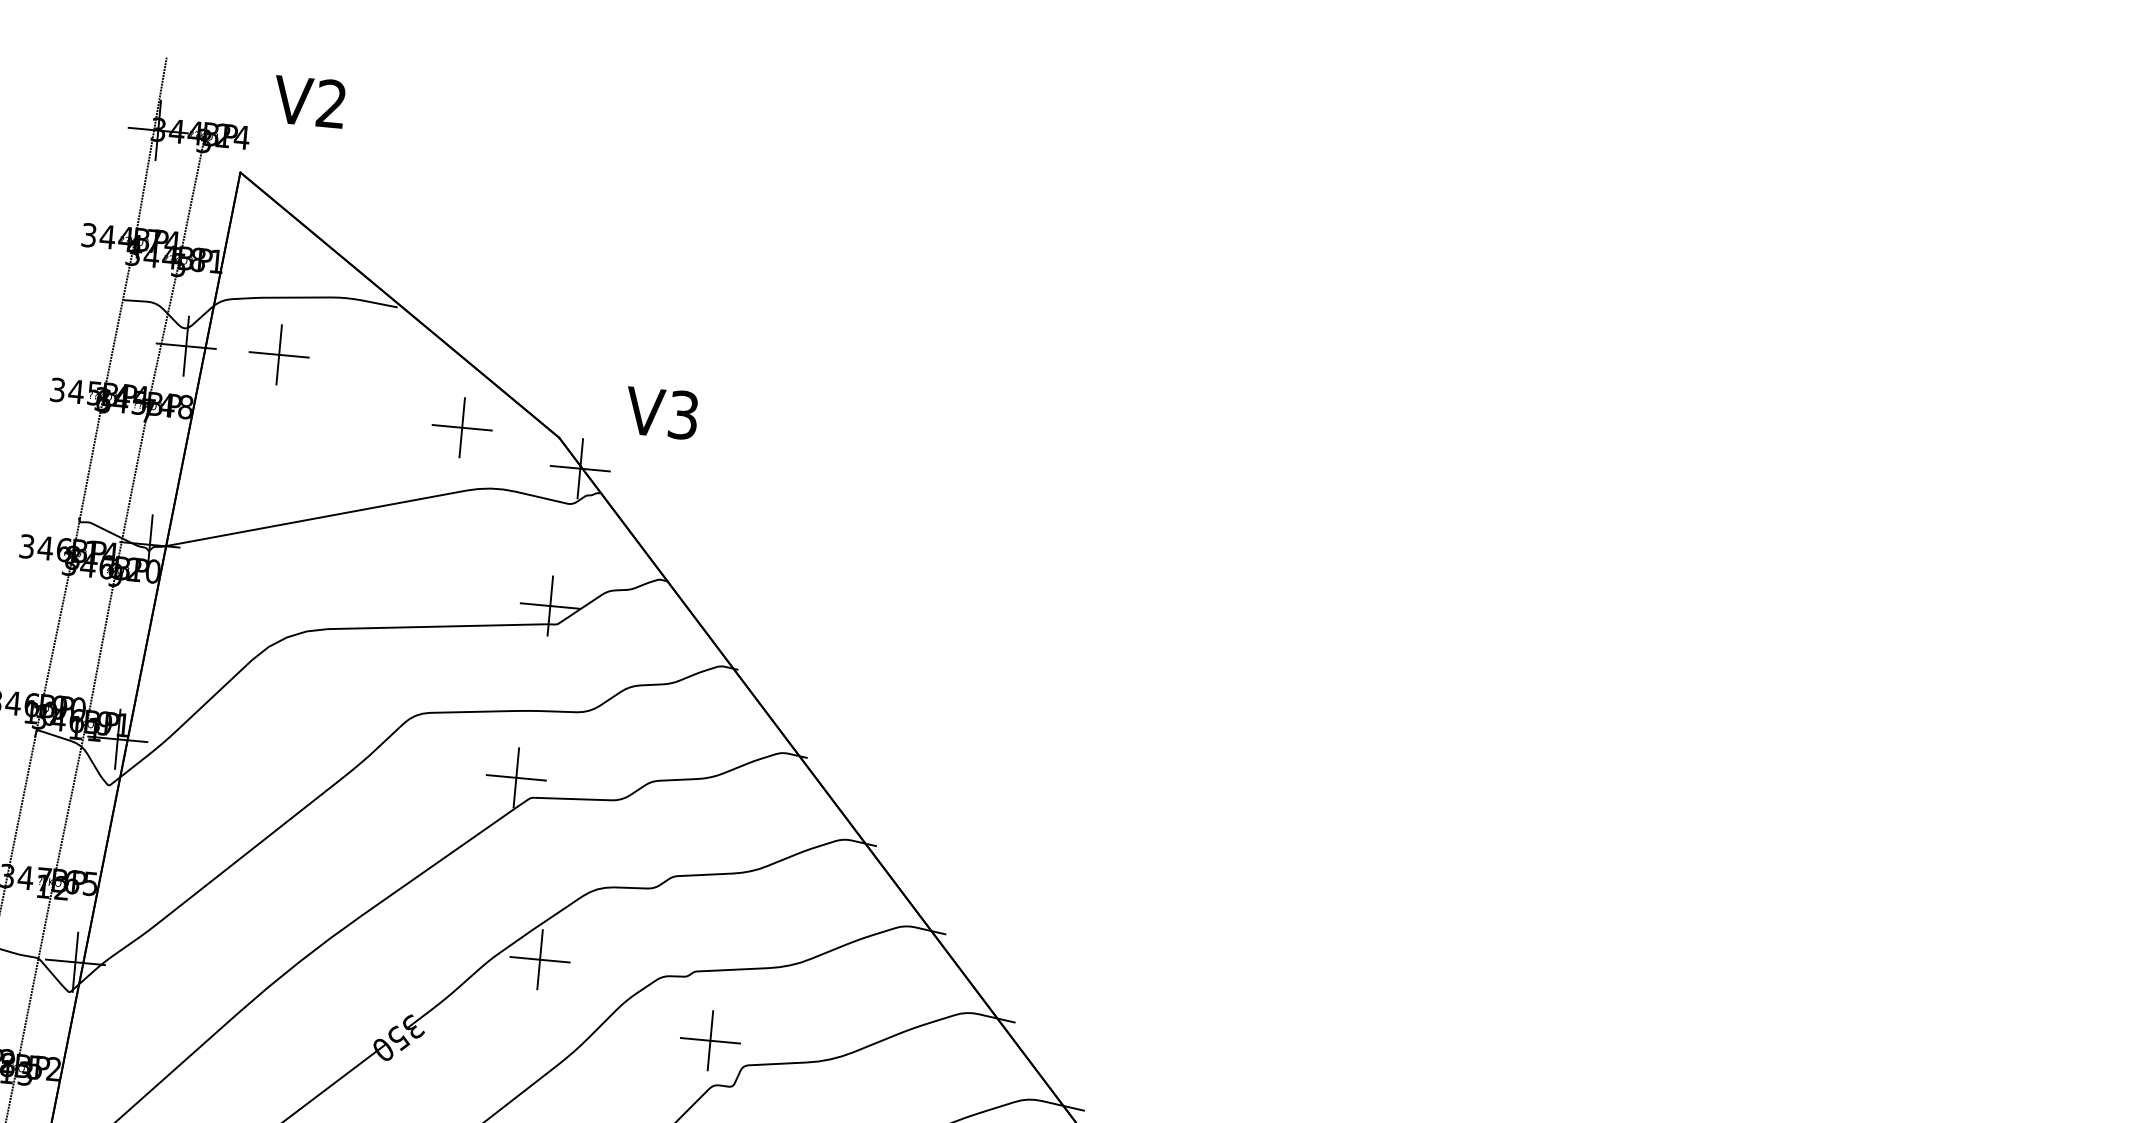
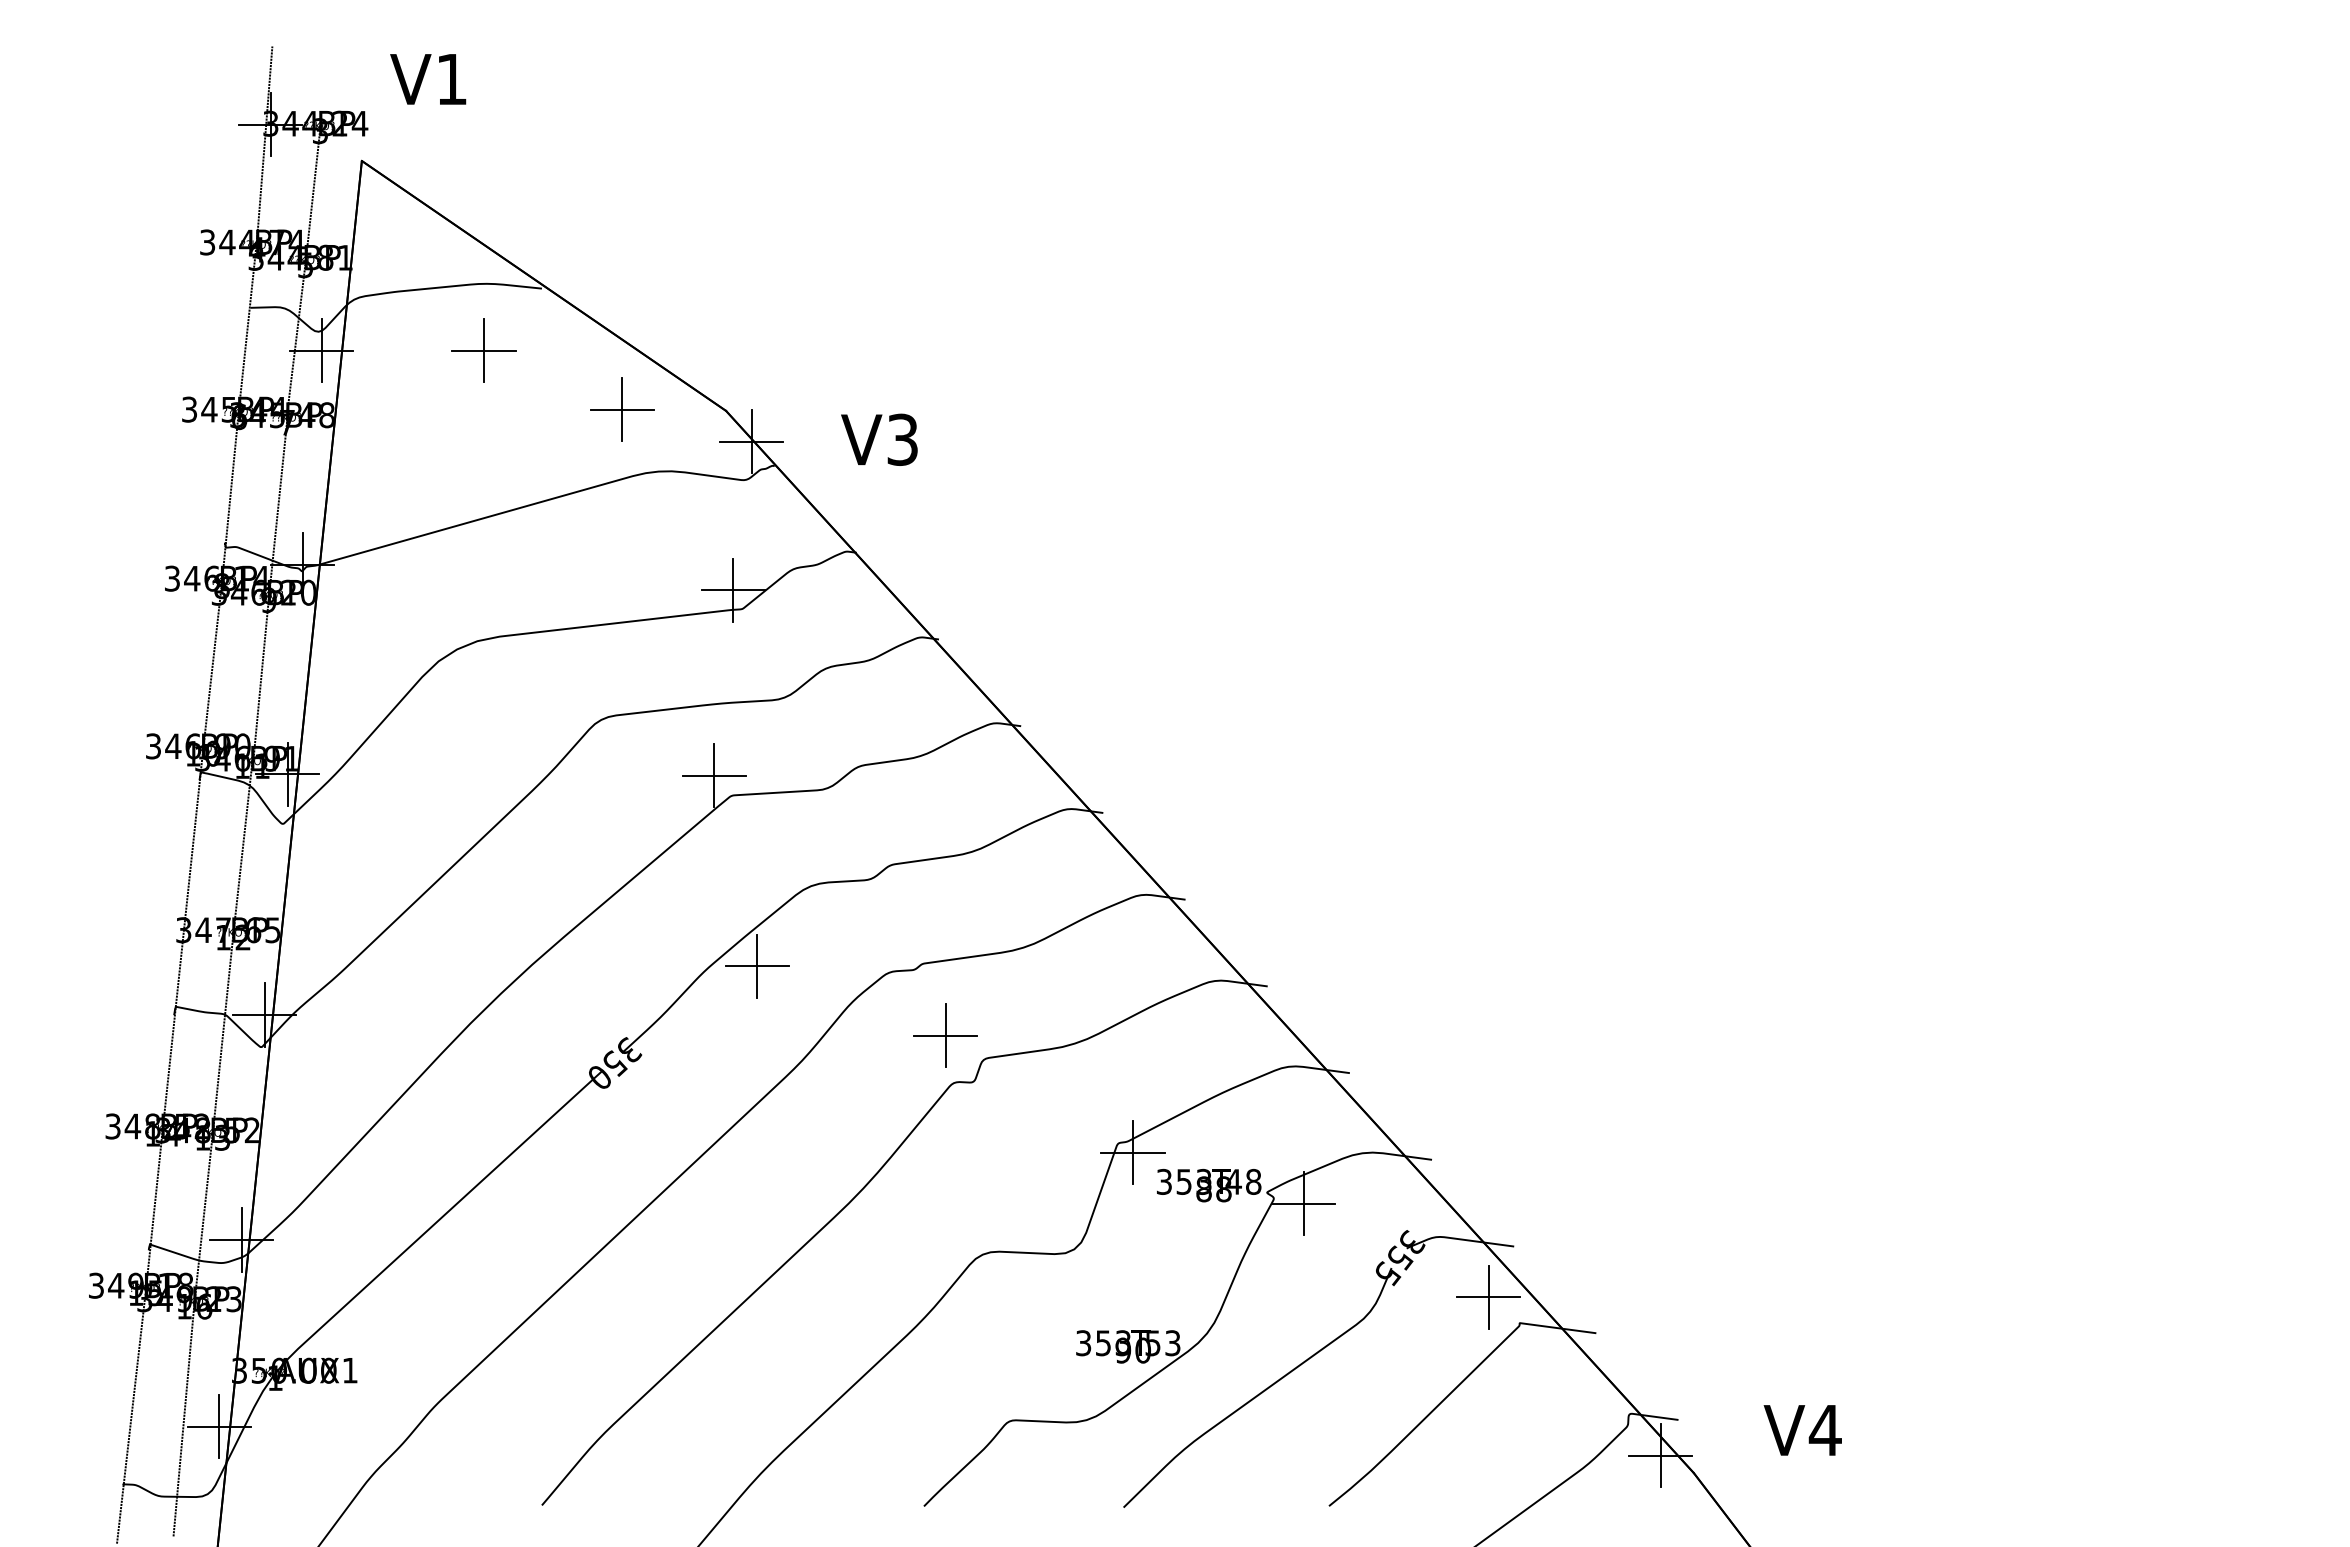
text: (331, 103) -> (451, 78), V2 -> V1
part: (278, 354) -> (483, 350), moved
text: (661, 412) -> (879, 439), moved

